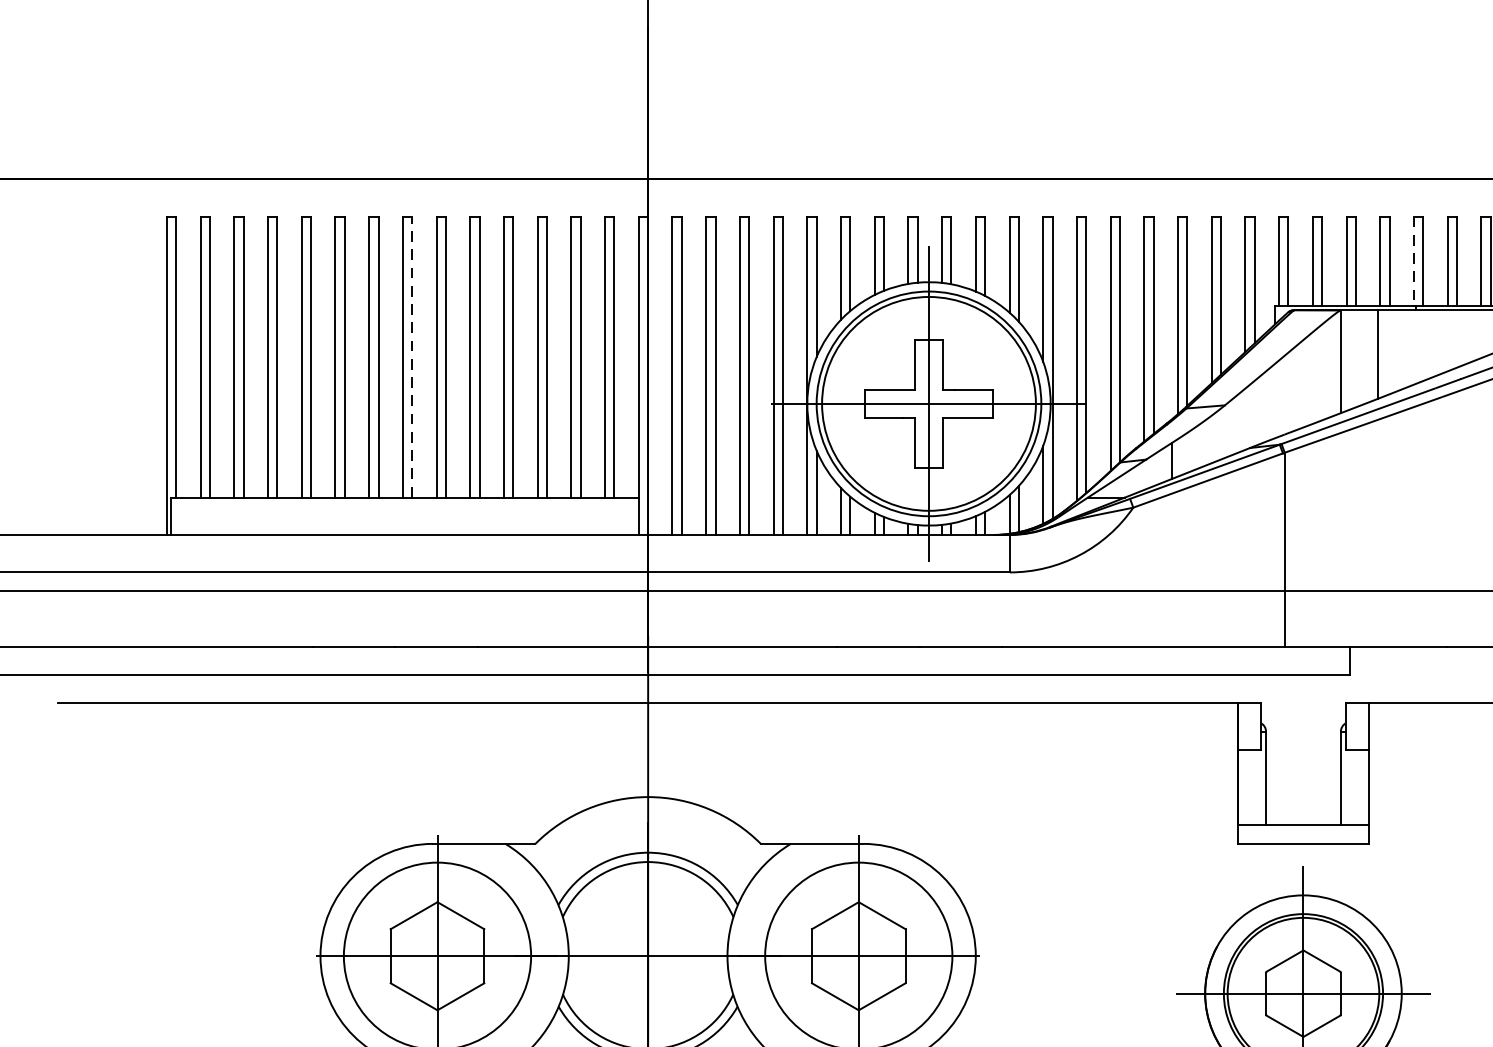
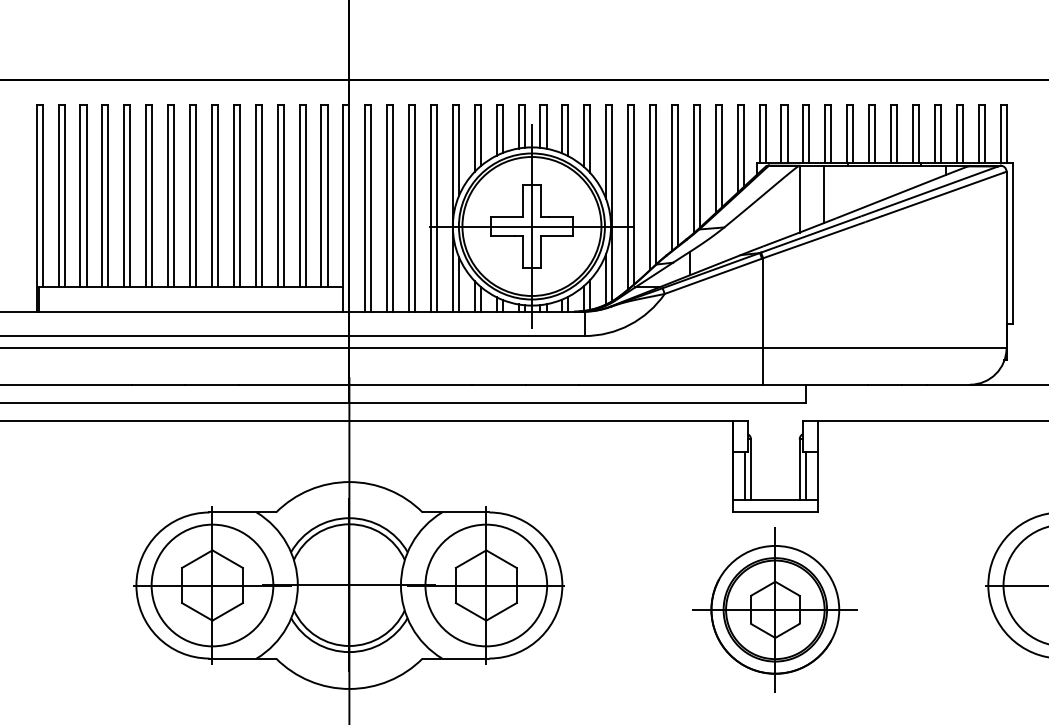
line: (1414, 260) -> (847, 133), dashed -> solid
line: (412, 356) -> (196, 195), dashed -> solid
line: (1256, 786) -> (744, 475), added
line: (1349, 786) -> (805, 475), added

